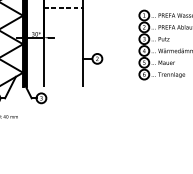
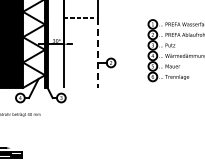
line: (83, 48) -> (98, 53), solid -> dashed

